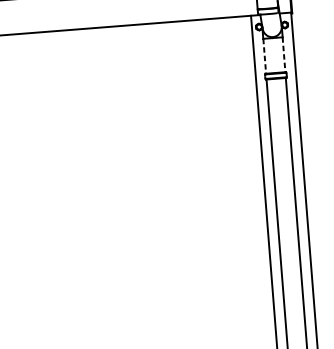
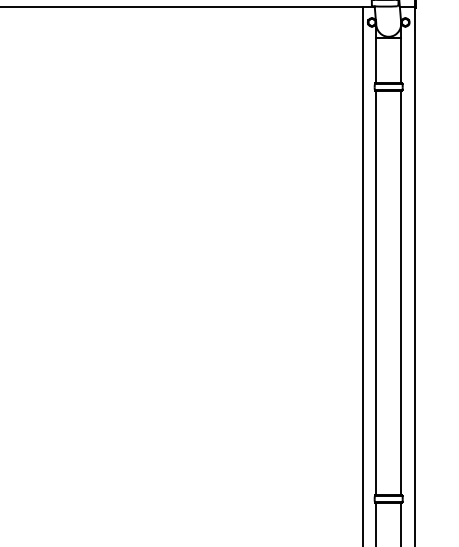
line: (284, 54) -> (401, 60), dashed -> solid
line: (264, 56) -> (376, 60), dashed -> solid

